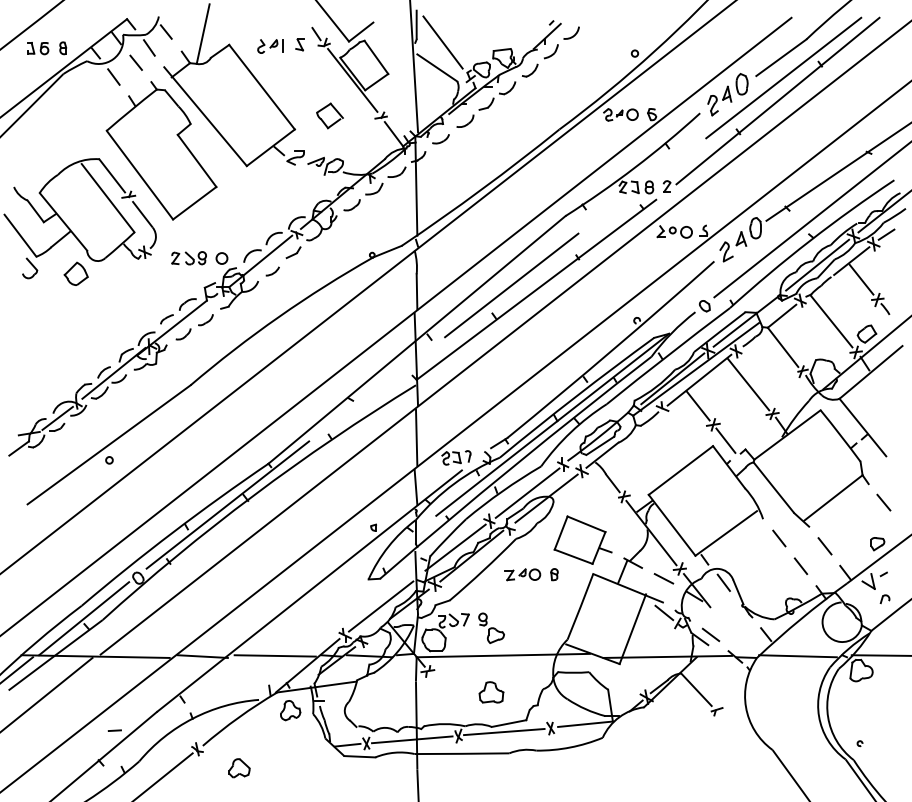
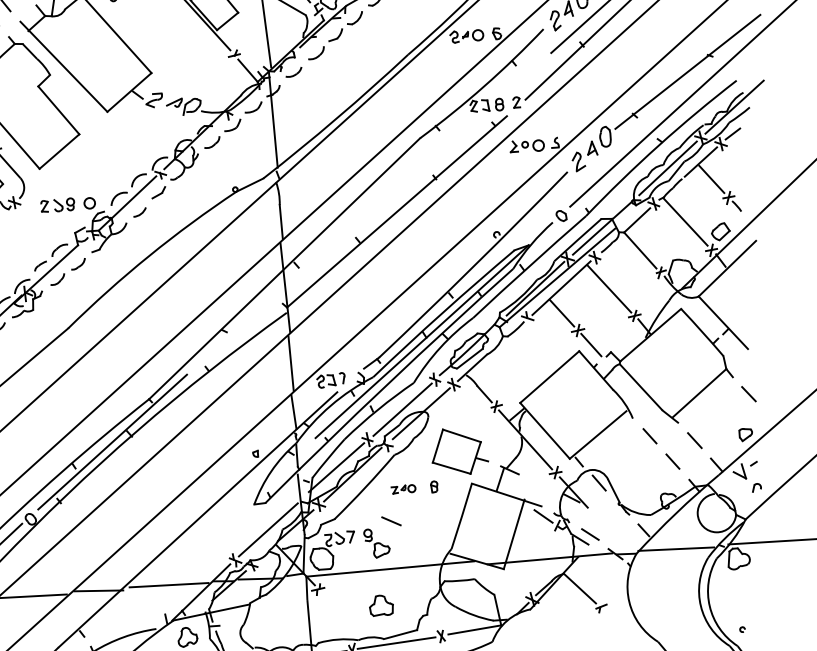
part: (329, 115) -> (184, 57), removed
line: (511, 285) -> (372, 209), removed
part: (522, 574) -> (403, 489), size x0.7
line: (663, 578) -> (390, 521), moved

